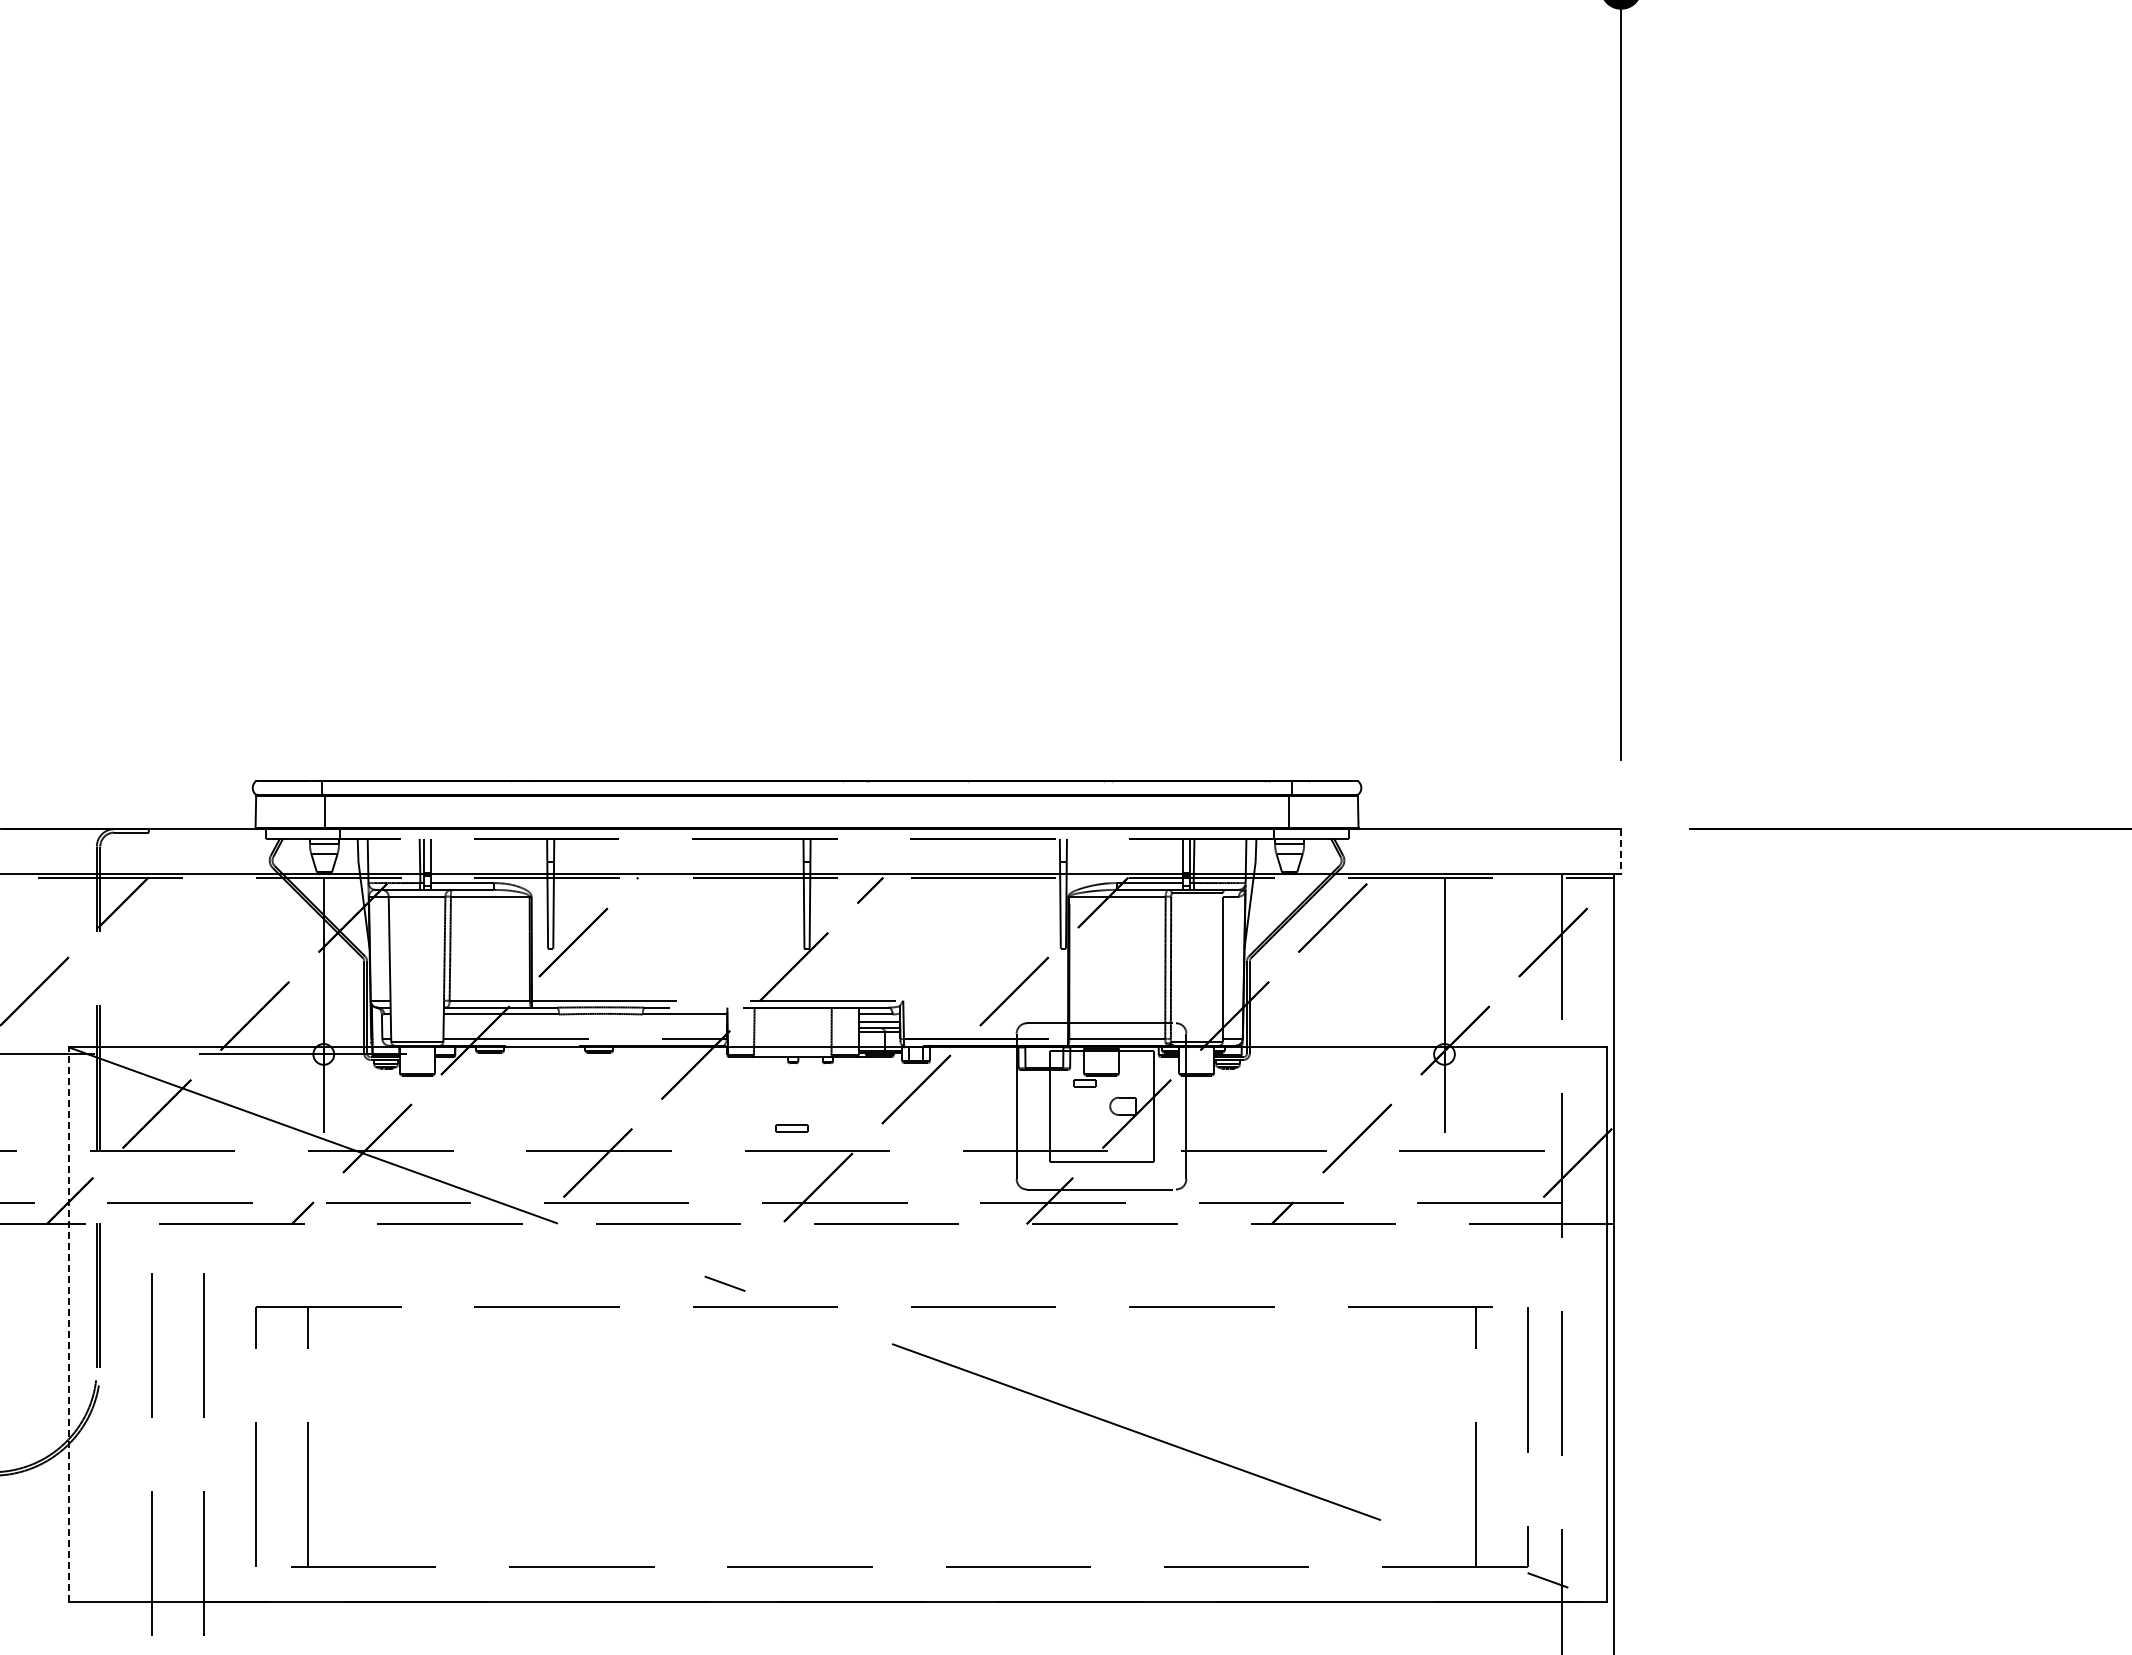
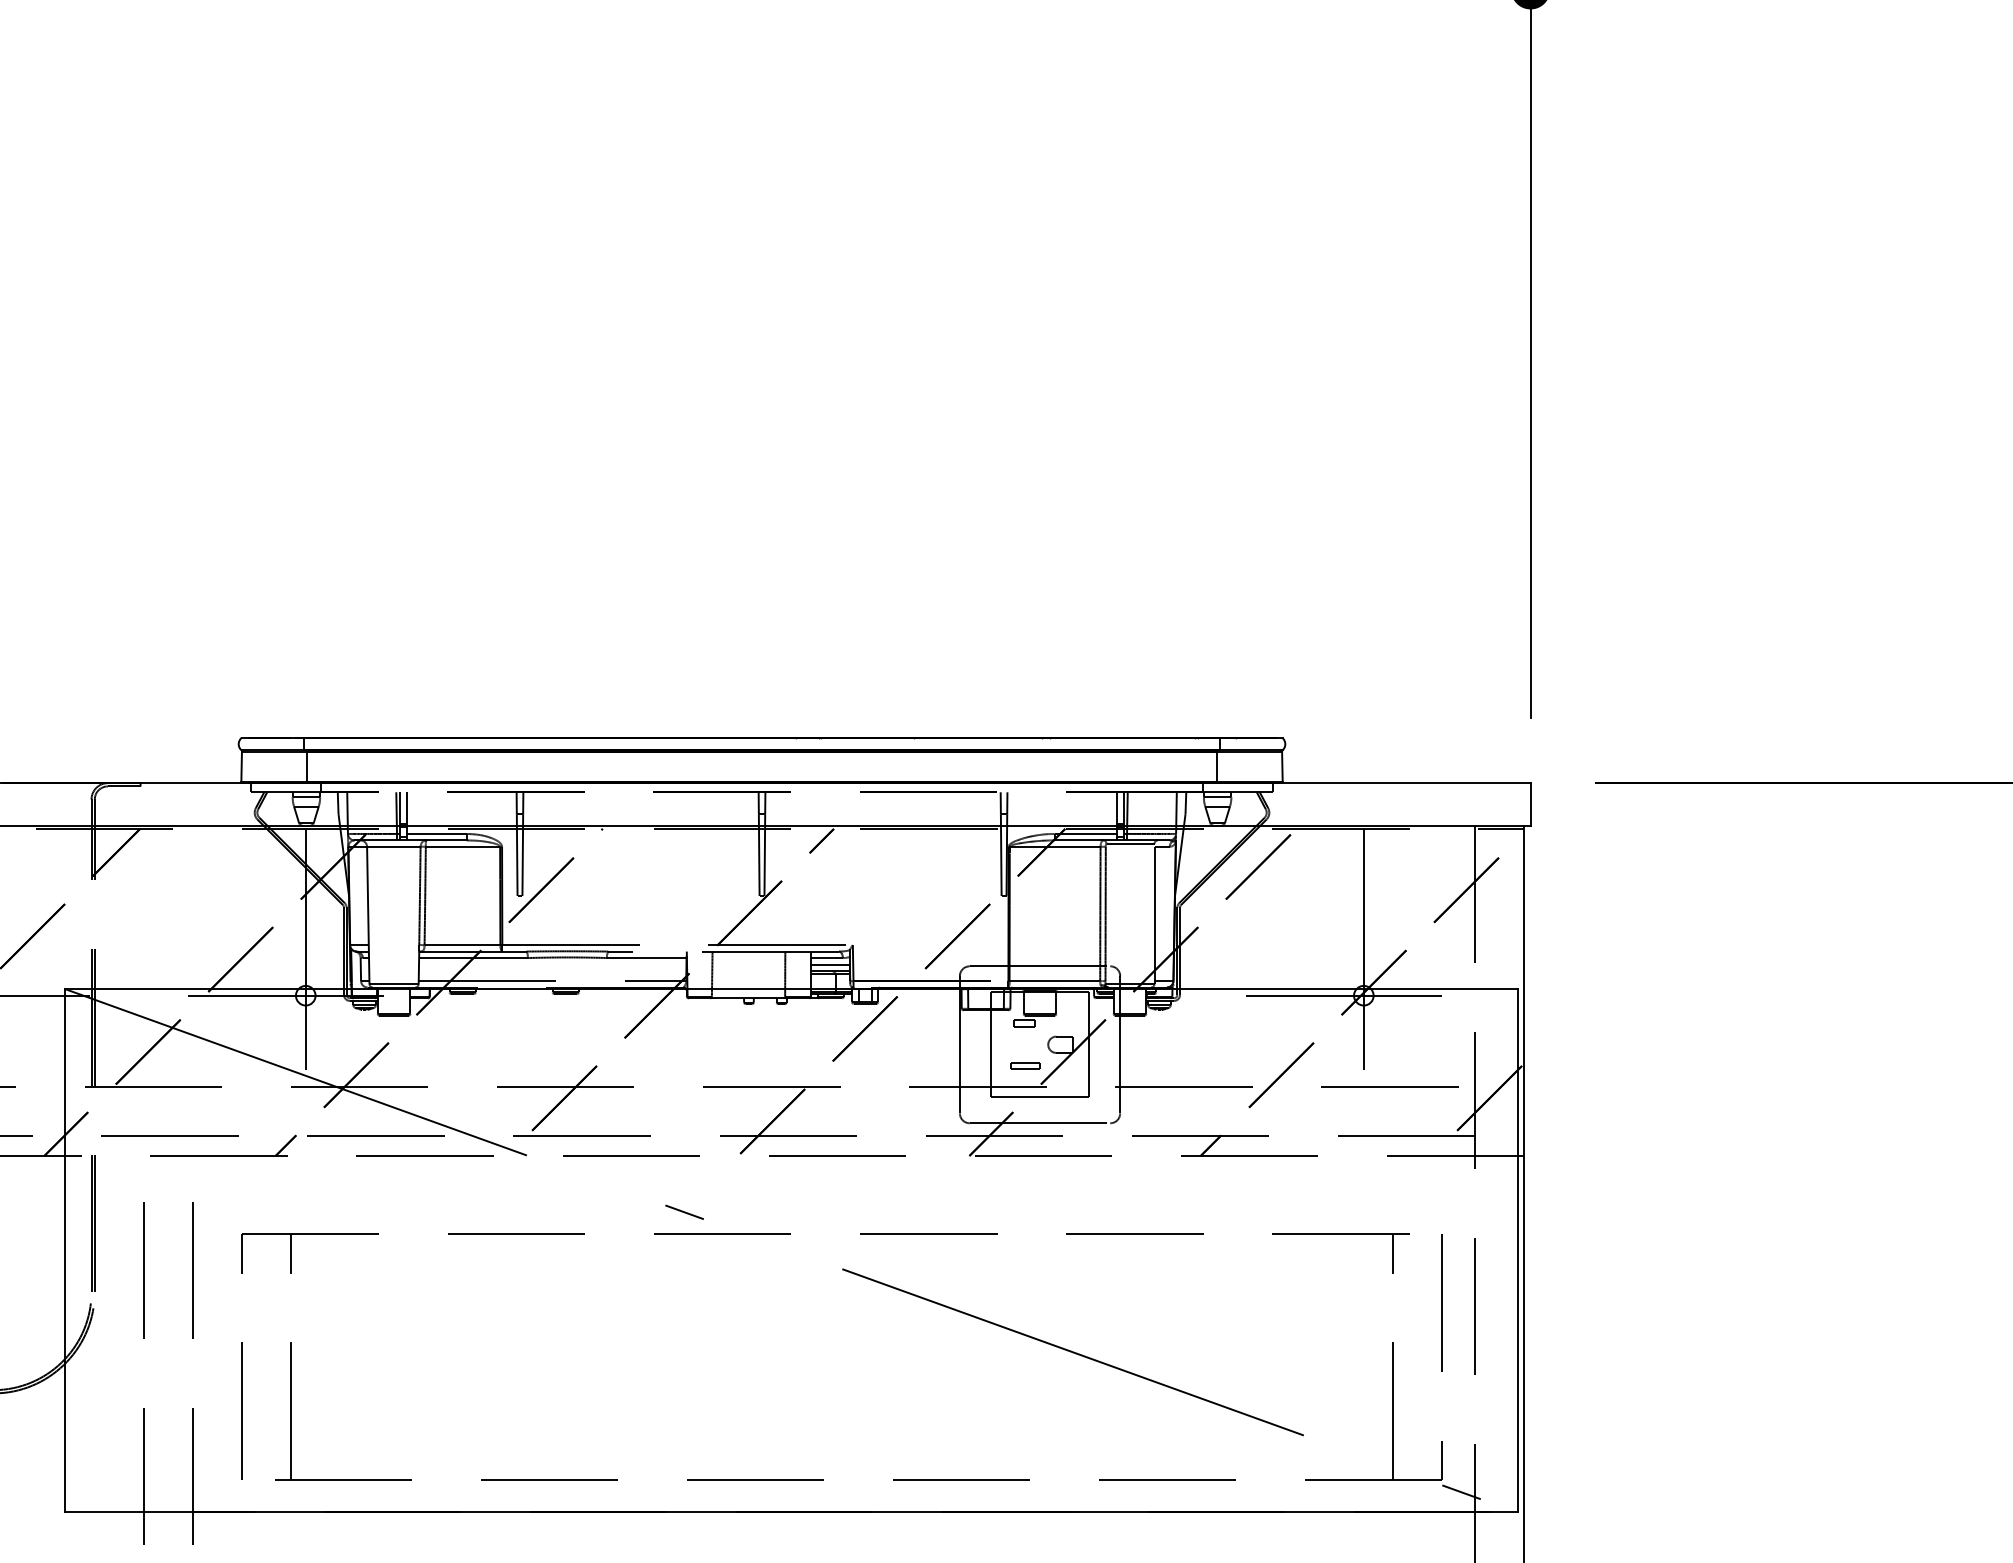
line: (1621, 851) -> (1530, 804), dashed -> solid
line: (1423, 1054) -> (1344, 995), added
part: (791, 1128) -> (1024, 1065), moved
line: (69, 1324) -> (65, 1250), dashed -> solid

